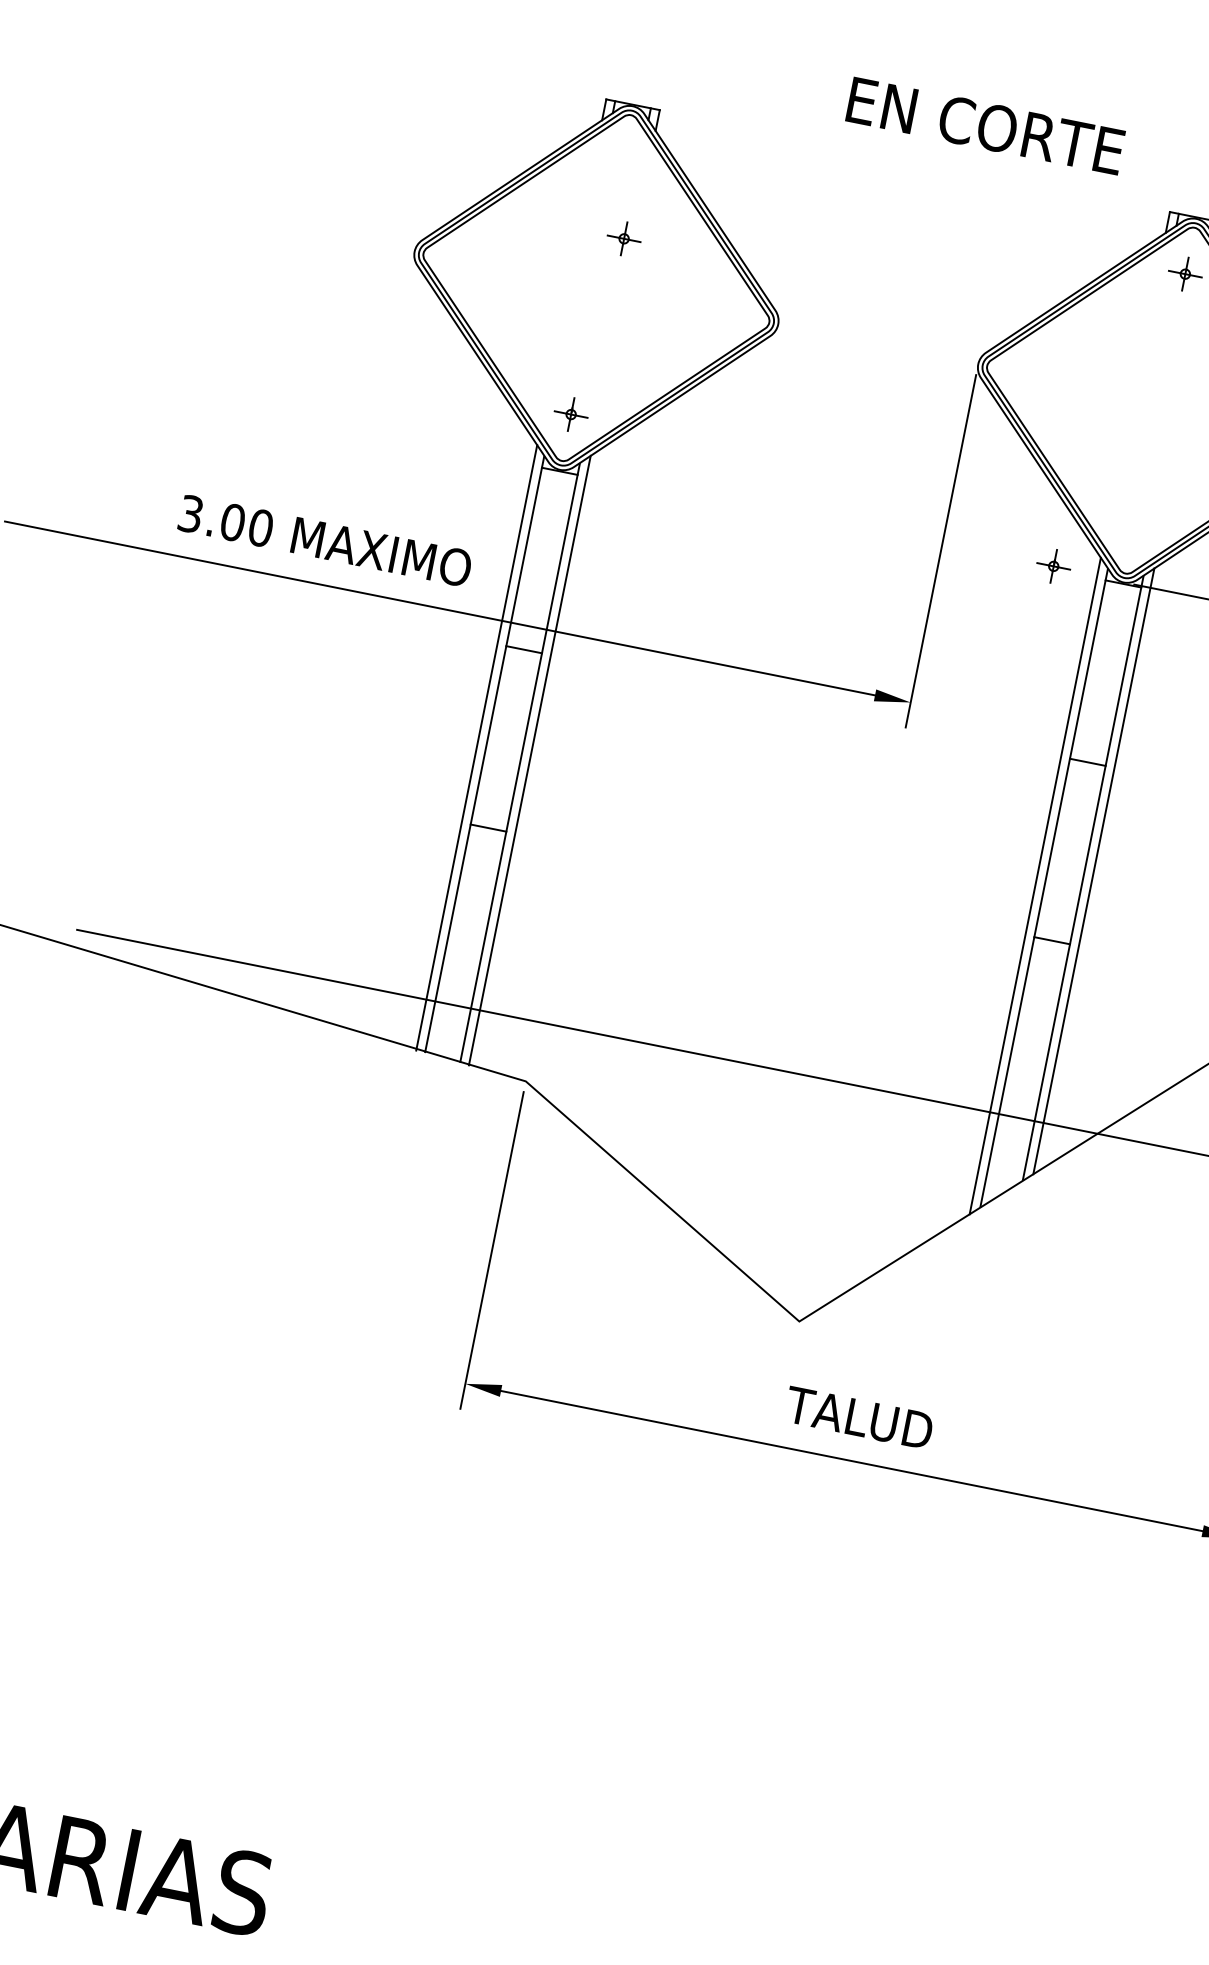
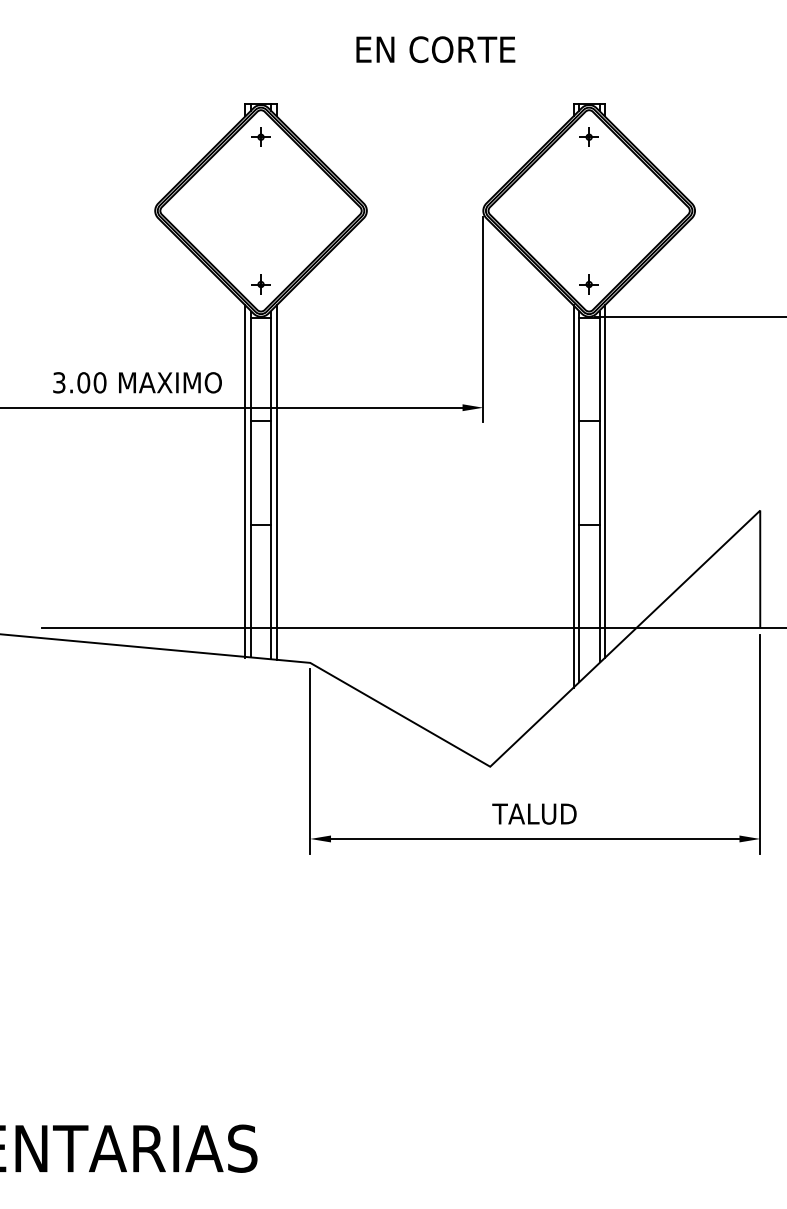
text: (985, 125) -> (435, 49), moved
part: (623, 237) -> (260, 136), moved
part: (1052, 566) -> (588, 284), moved

